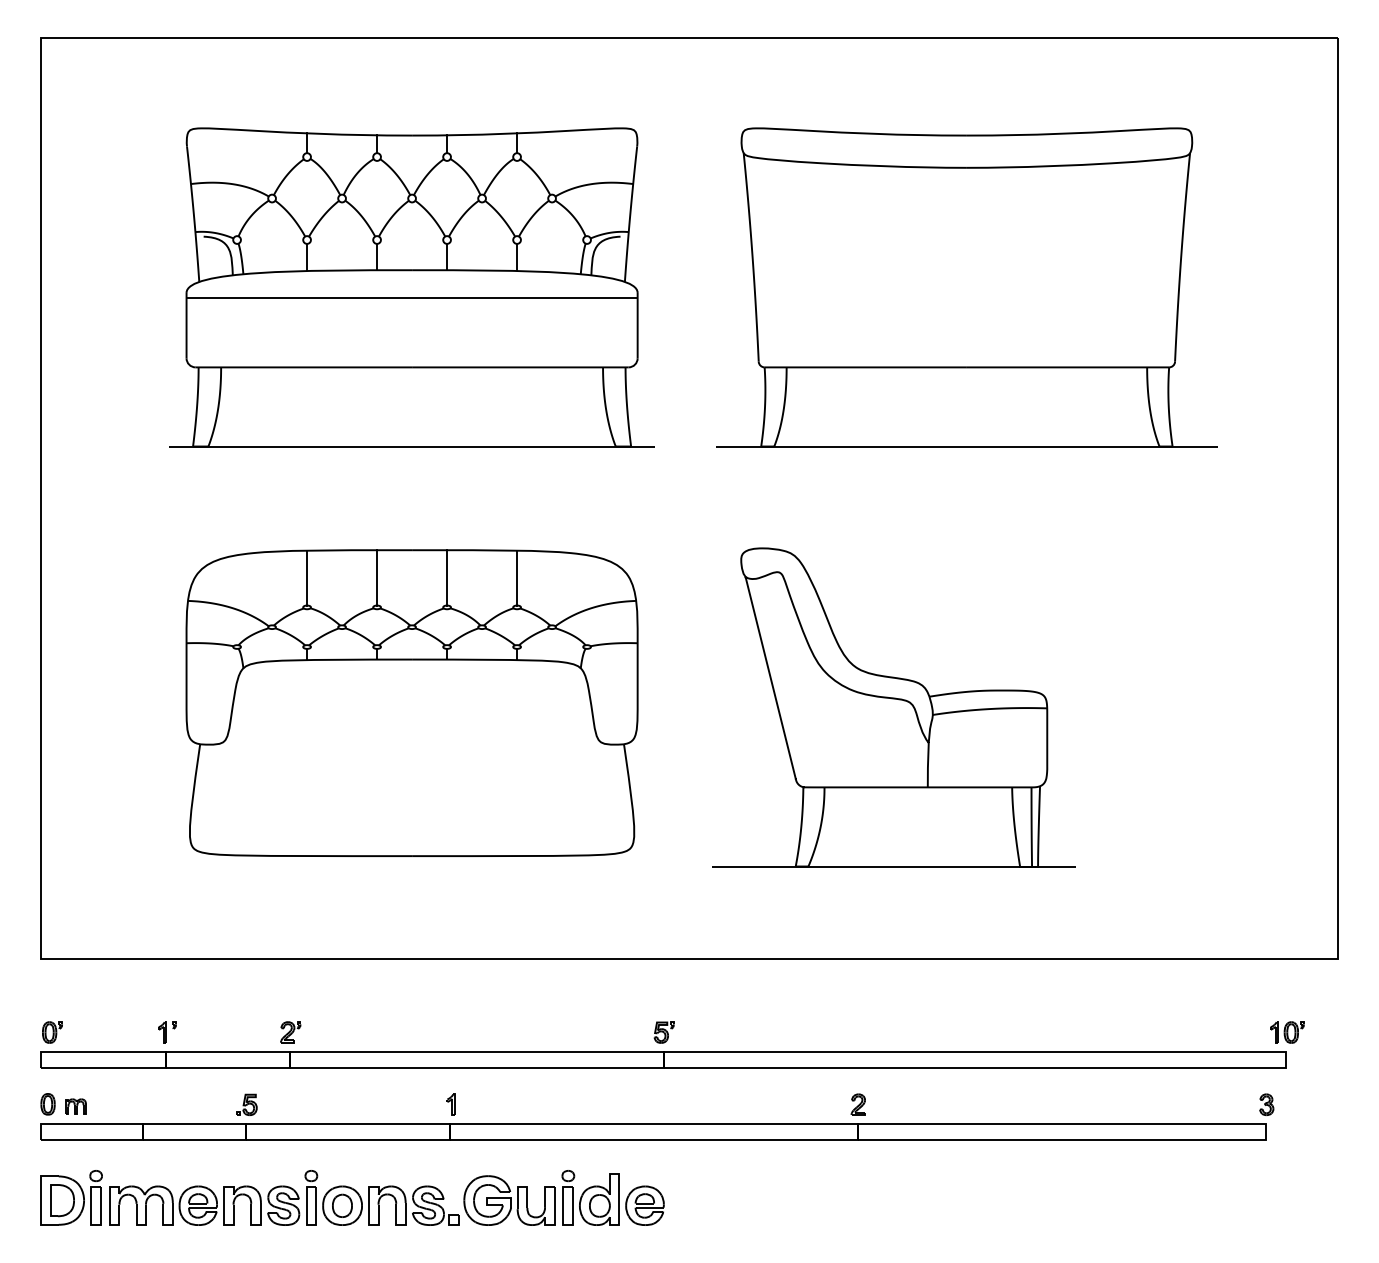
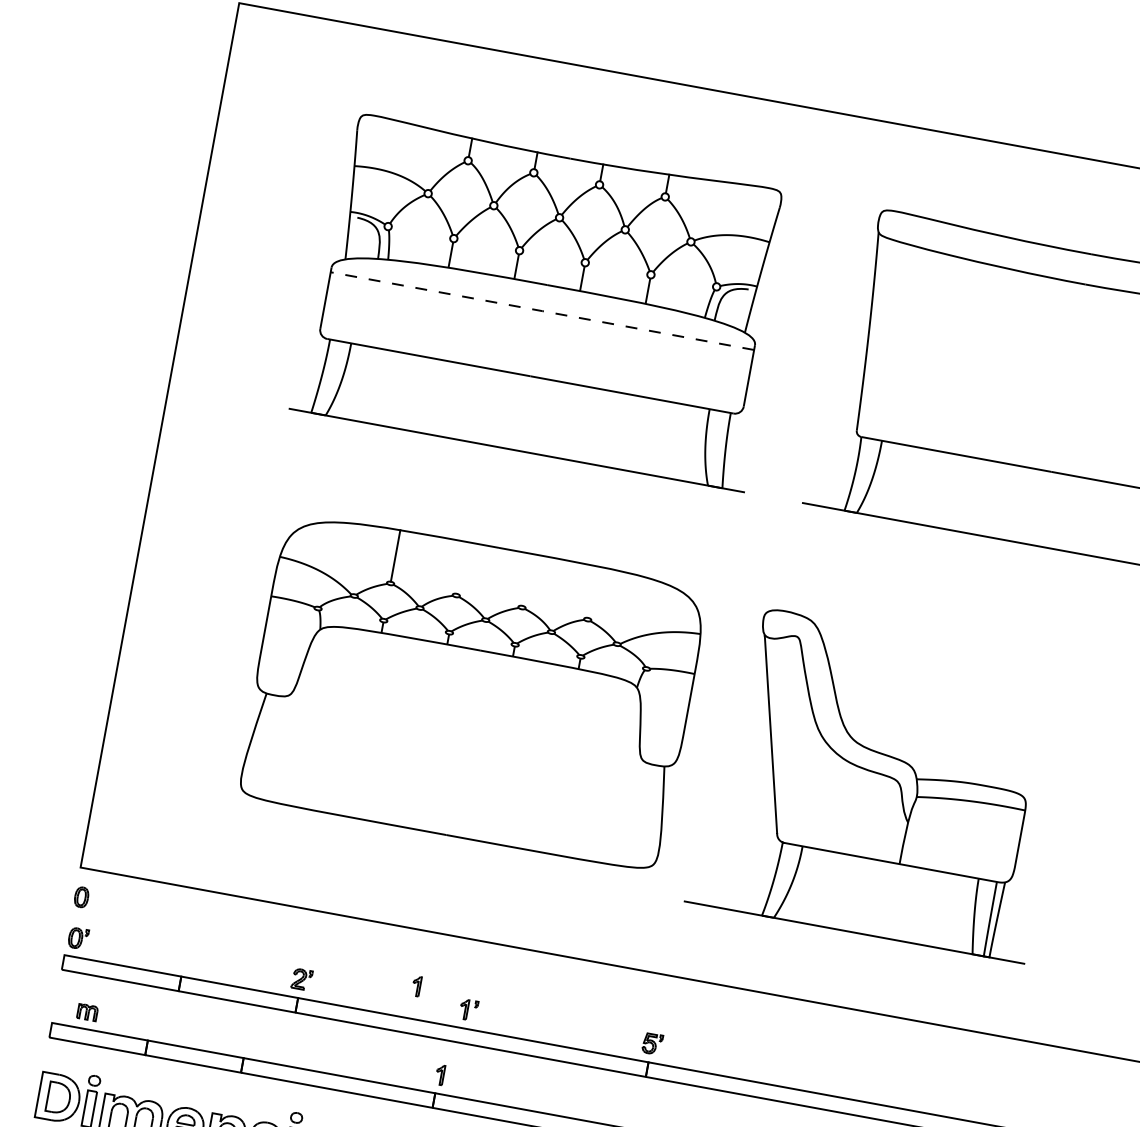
line: (412, 297) -> (542, 310), solid -> dashed
line: (377, 577) -> (461, 567), removed
line: (447, 577) -> (527, 579), removed
line: (517, 577) -> (593, 591), removed
part: (893, 707) -> (881, 783), moved
part: (409, 1017) -> (416, 986), added
part: (167, 1032) -> (468, 1010), moved
part: (47, 1104) -> (81, 897), moved
part: (246, 1104) -> (248, 1039), removed

